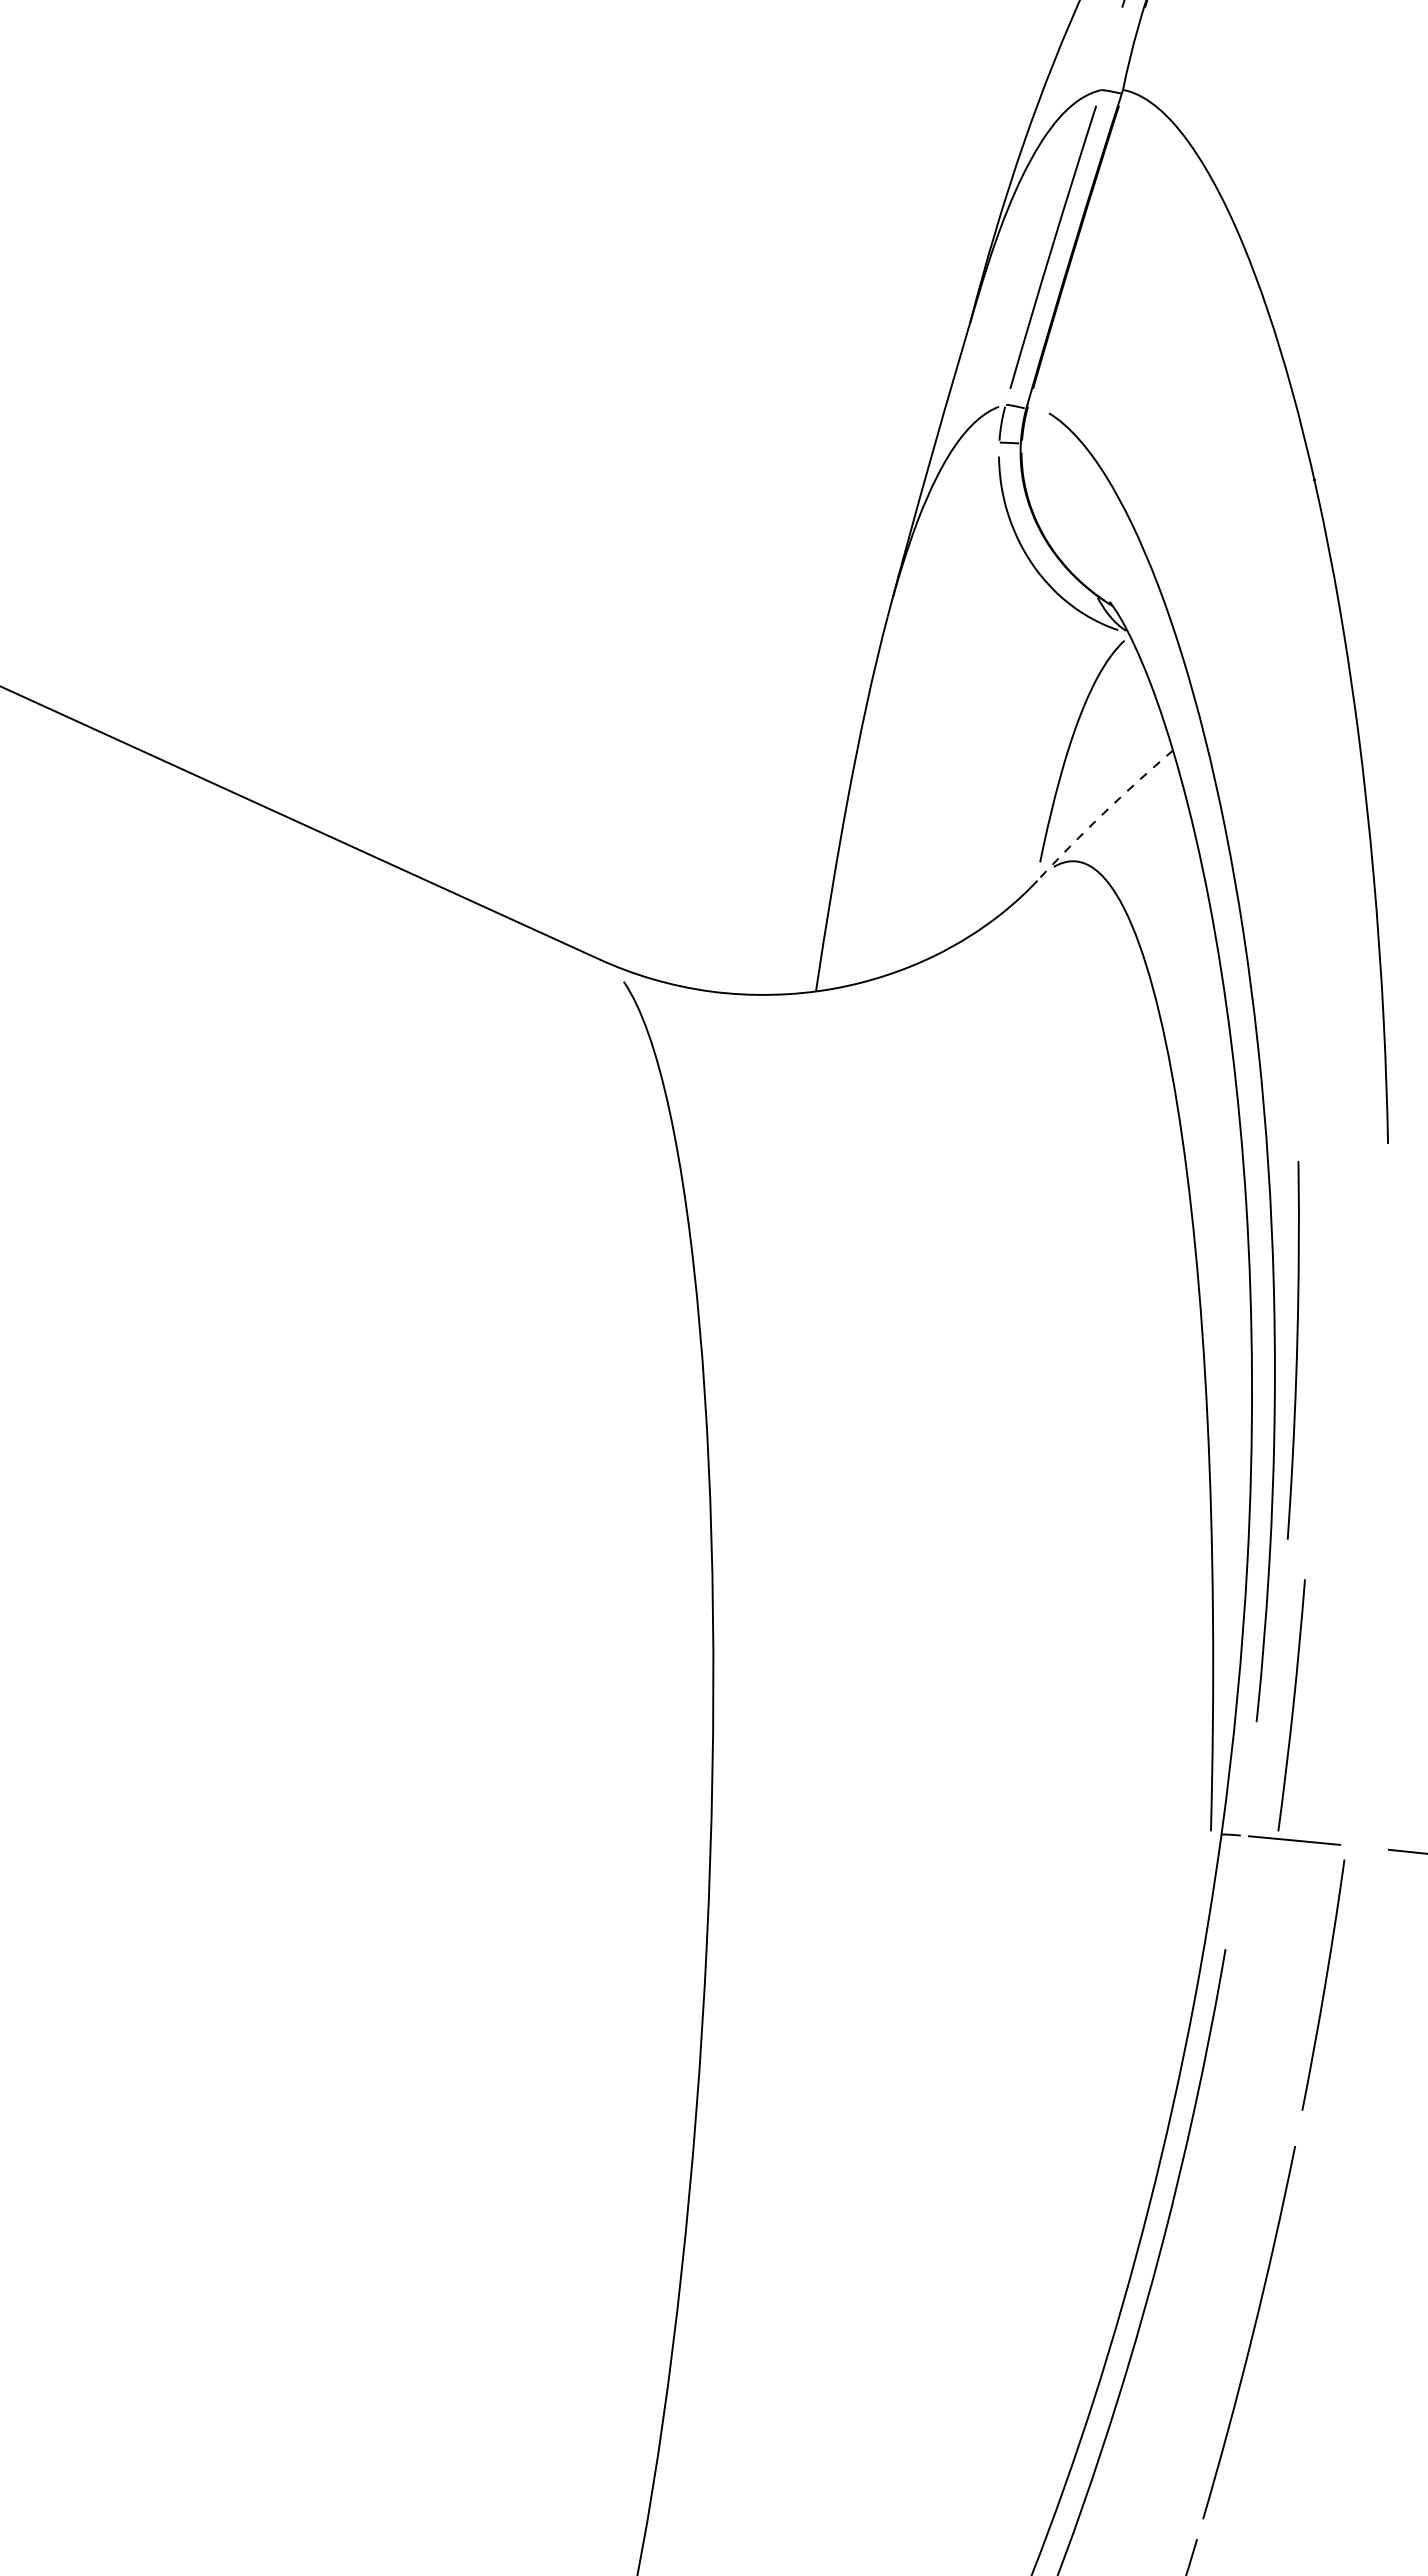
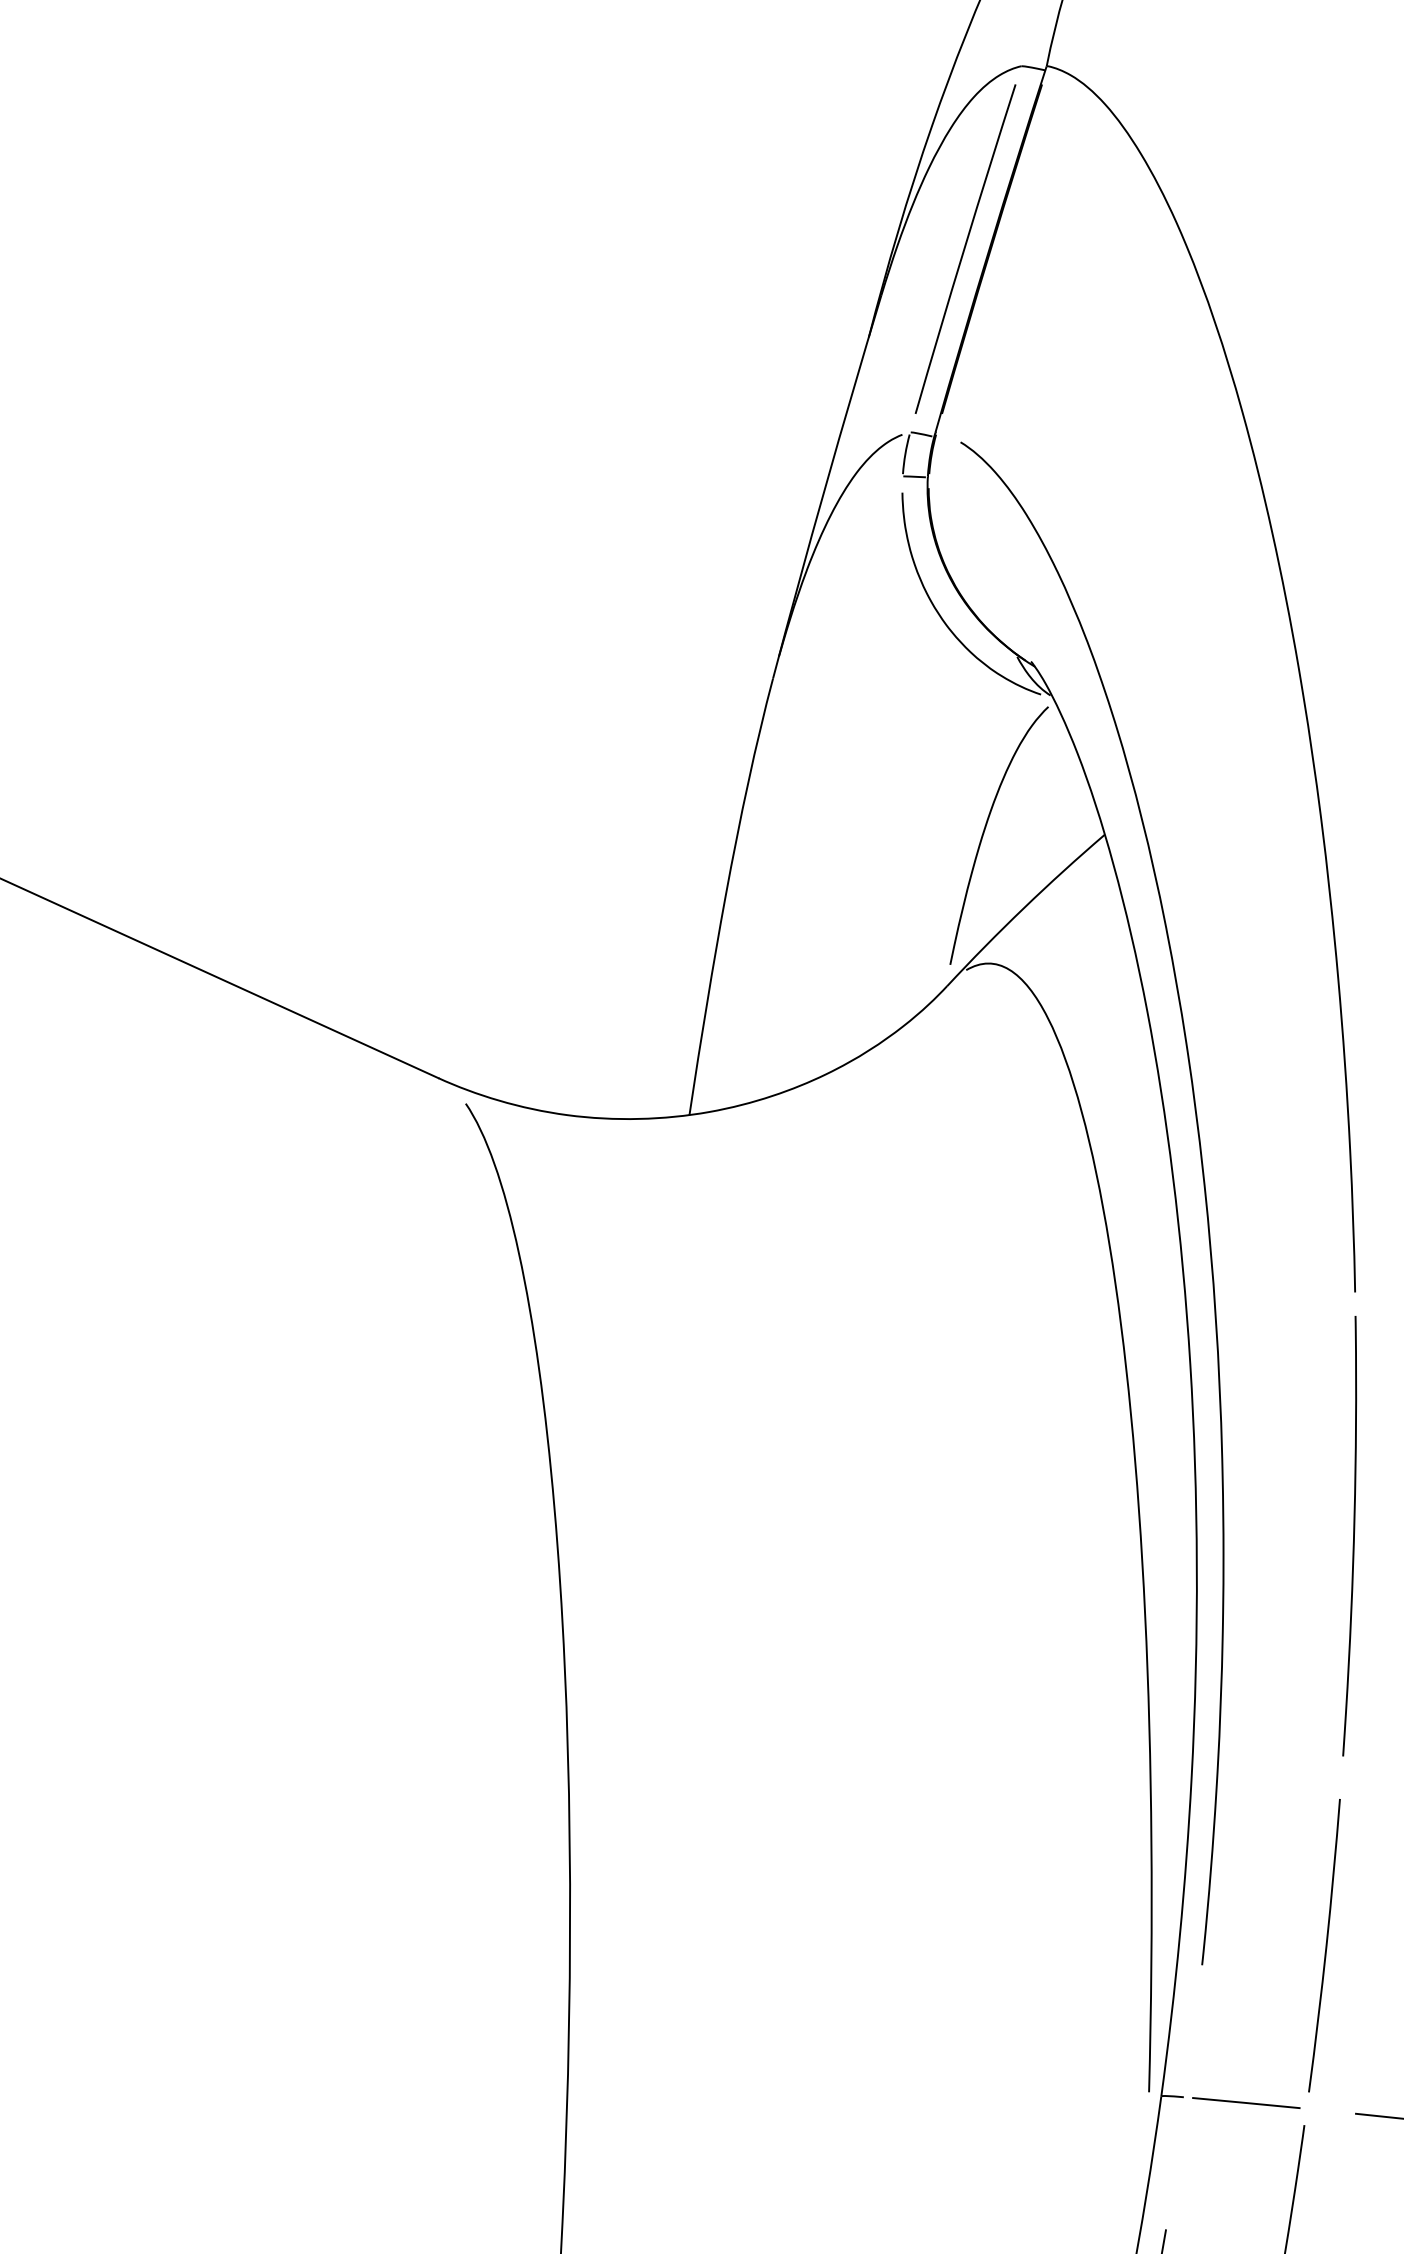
arc: (1103, 813) -> (1024, 907), dashed -> solid
curve: (1296, 1350) -> (1353, 1536), moved
curve: (1292, 1705) -> (1325, 1945), moved

